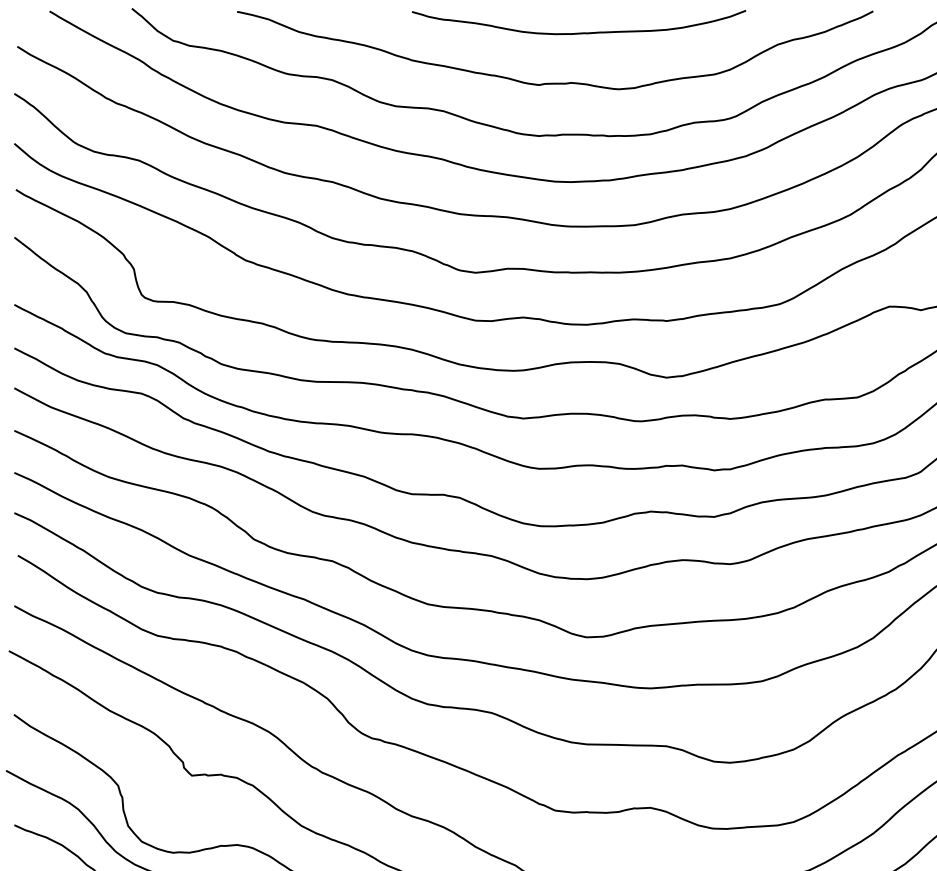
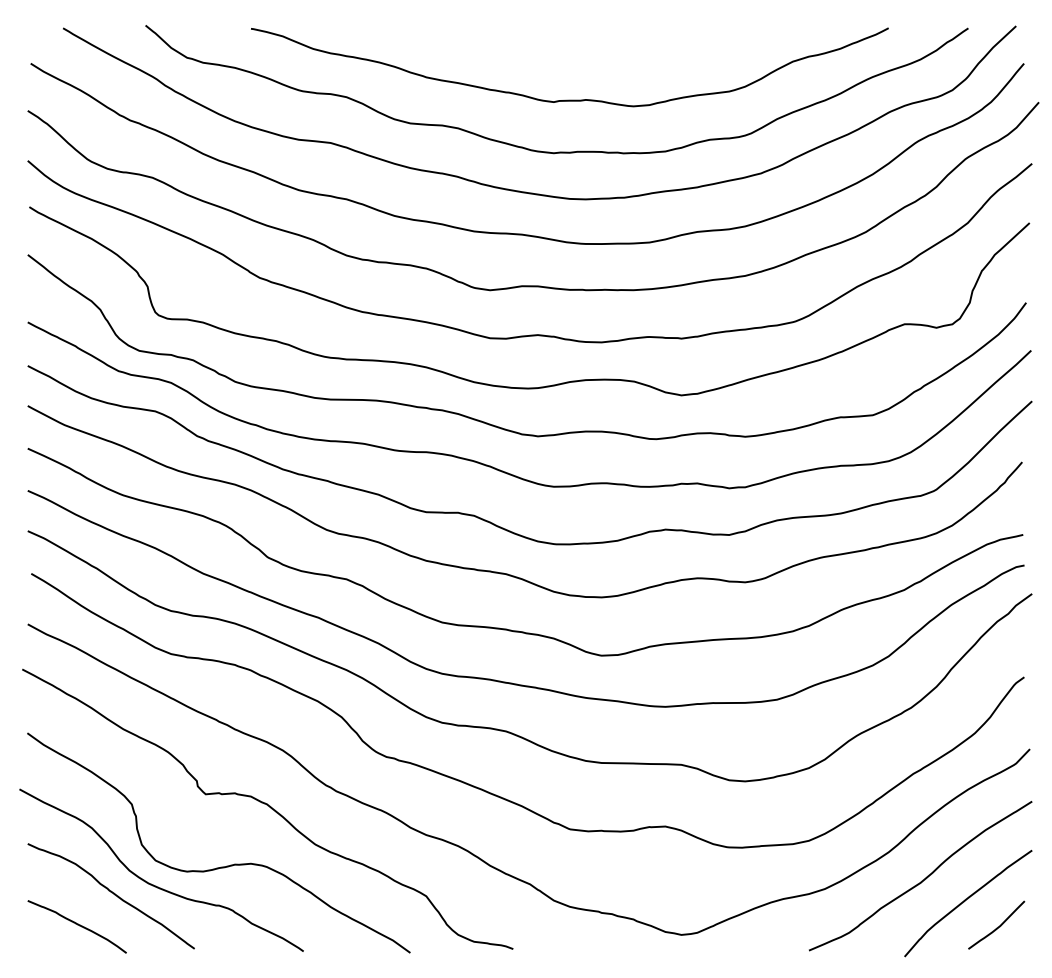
curve: (578, 32) -> (593, 49), removed

